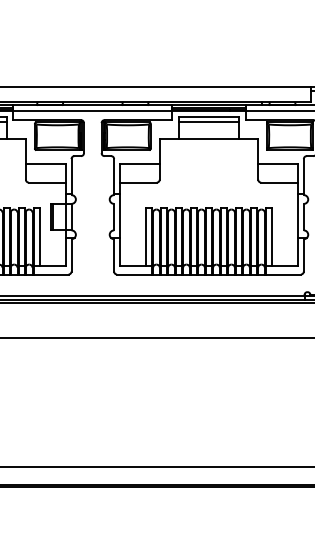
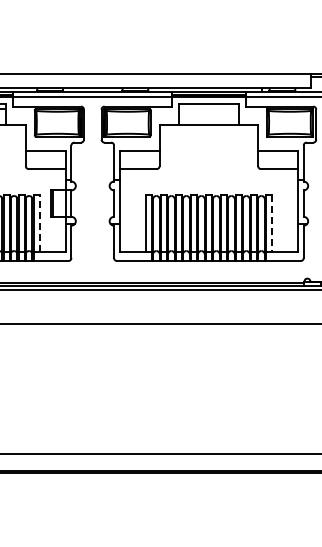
line: (208, 122) -> (208, 108), removed
line: (39, 237) -> (39, 223), solid -> dashed
line: (271, 237) -> (271, 223), solid -> dashed

